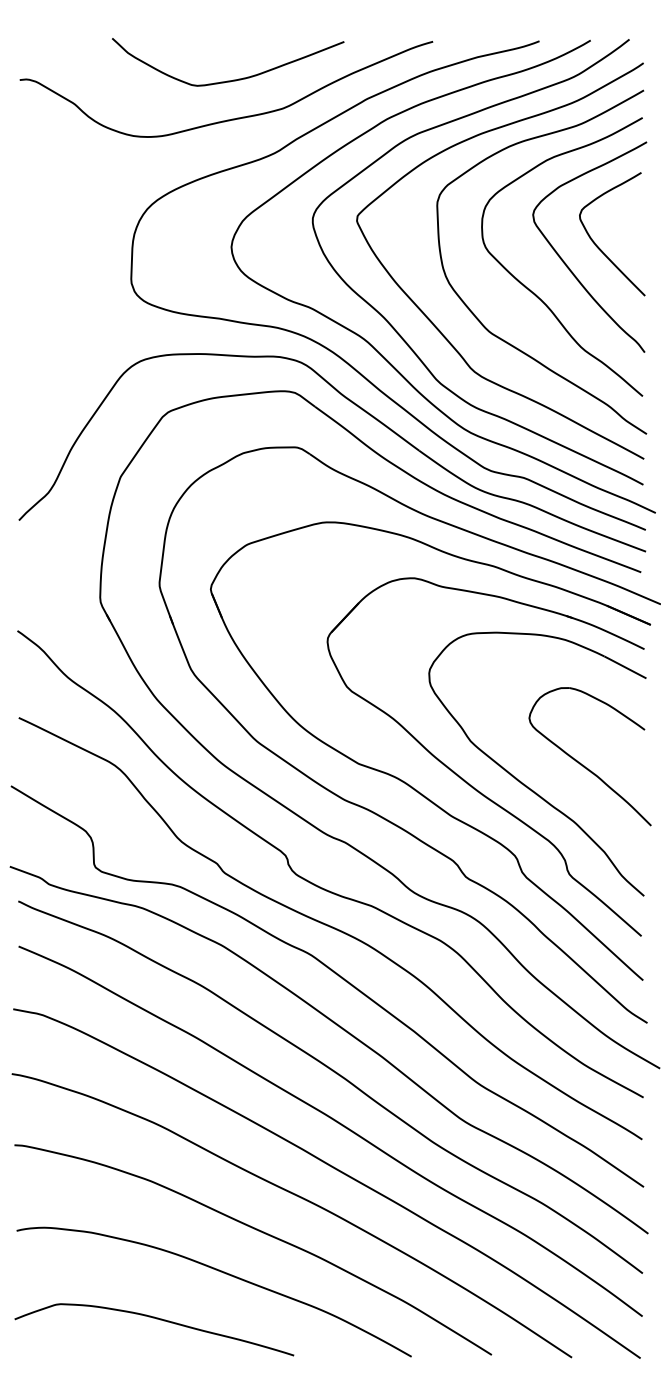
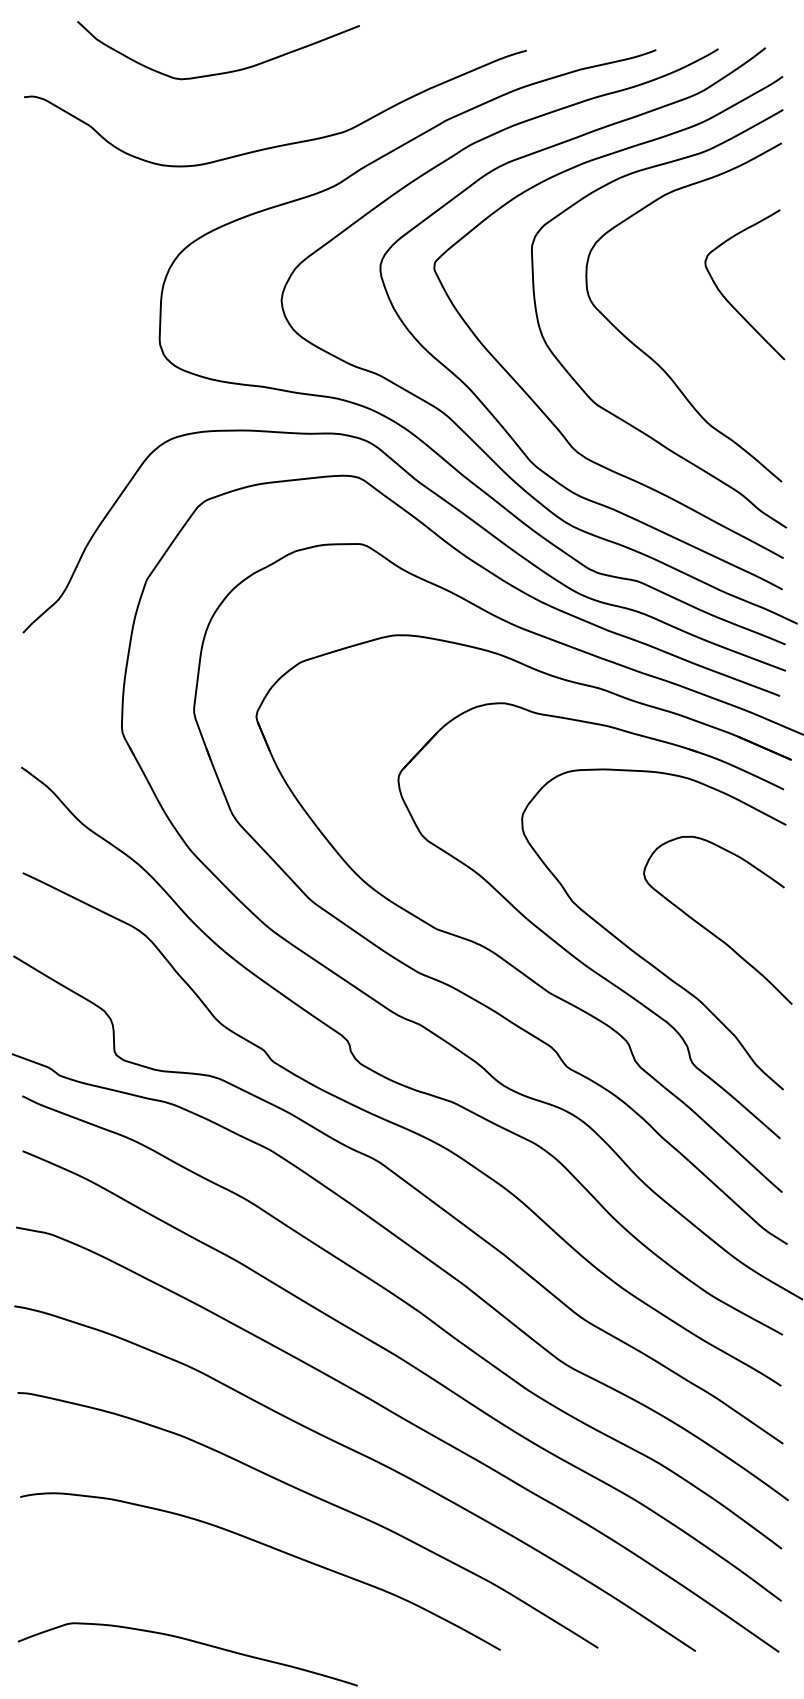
curve: (229, 80) -> (220, 72), moved
curve: (566, 264) -> (689, 321), removed
curve: (156, 1319) -> (190, 1641), moved

